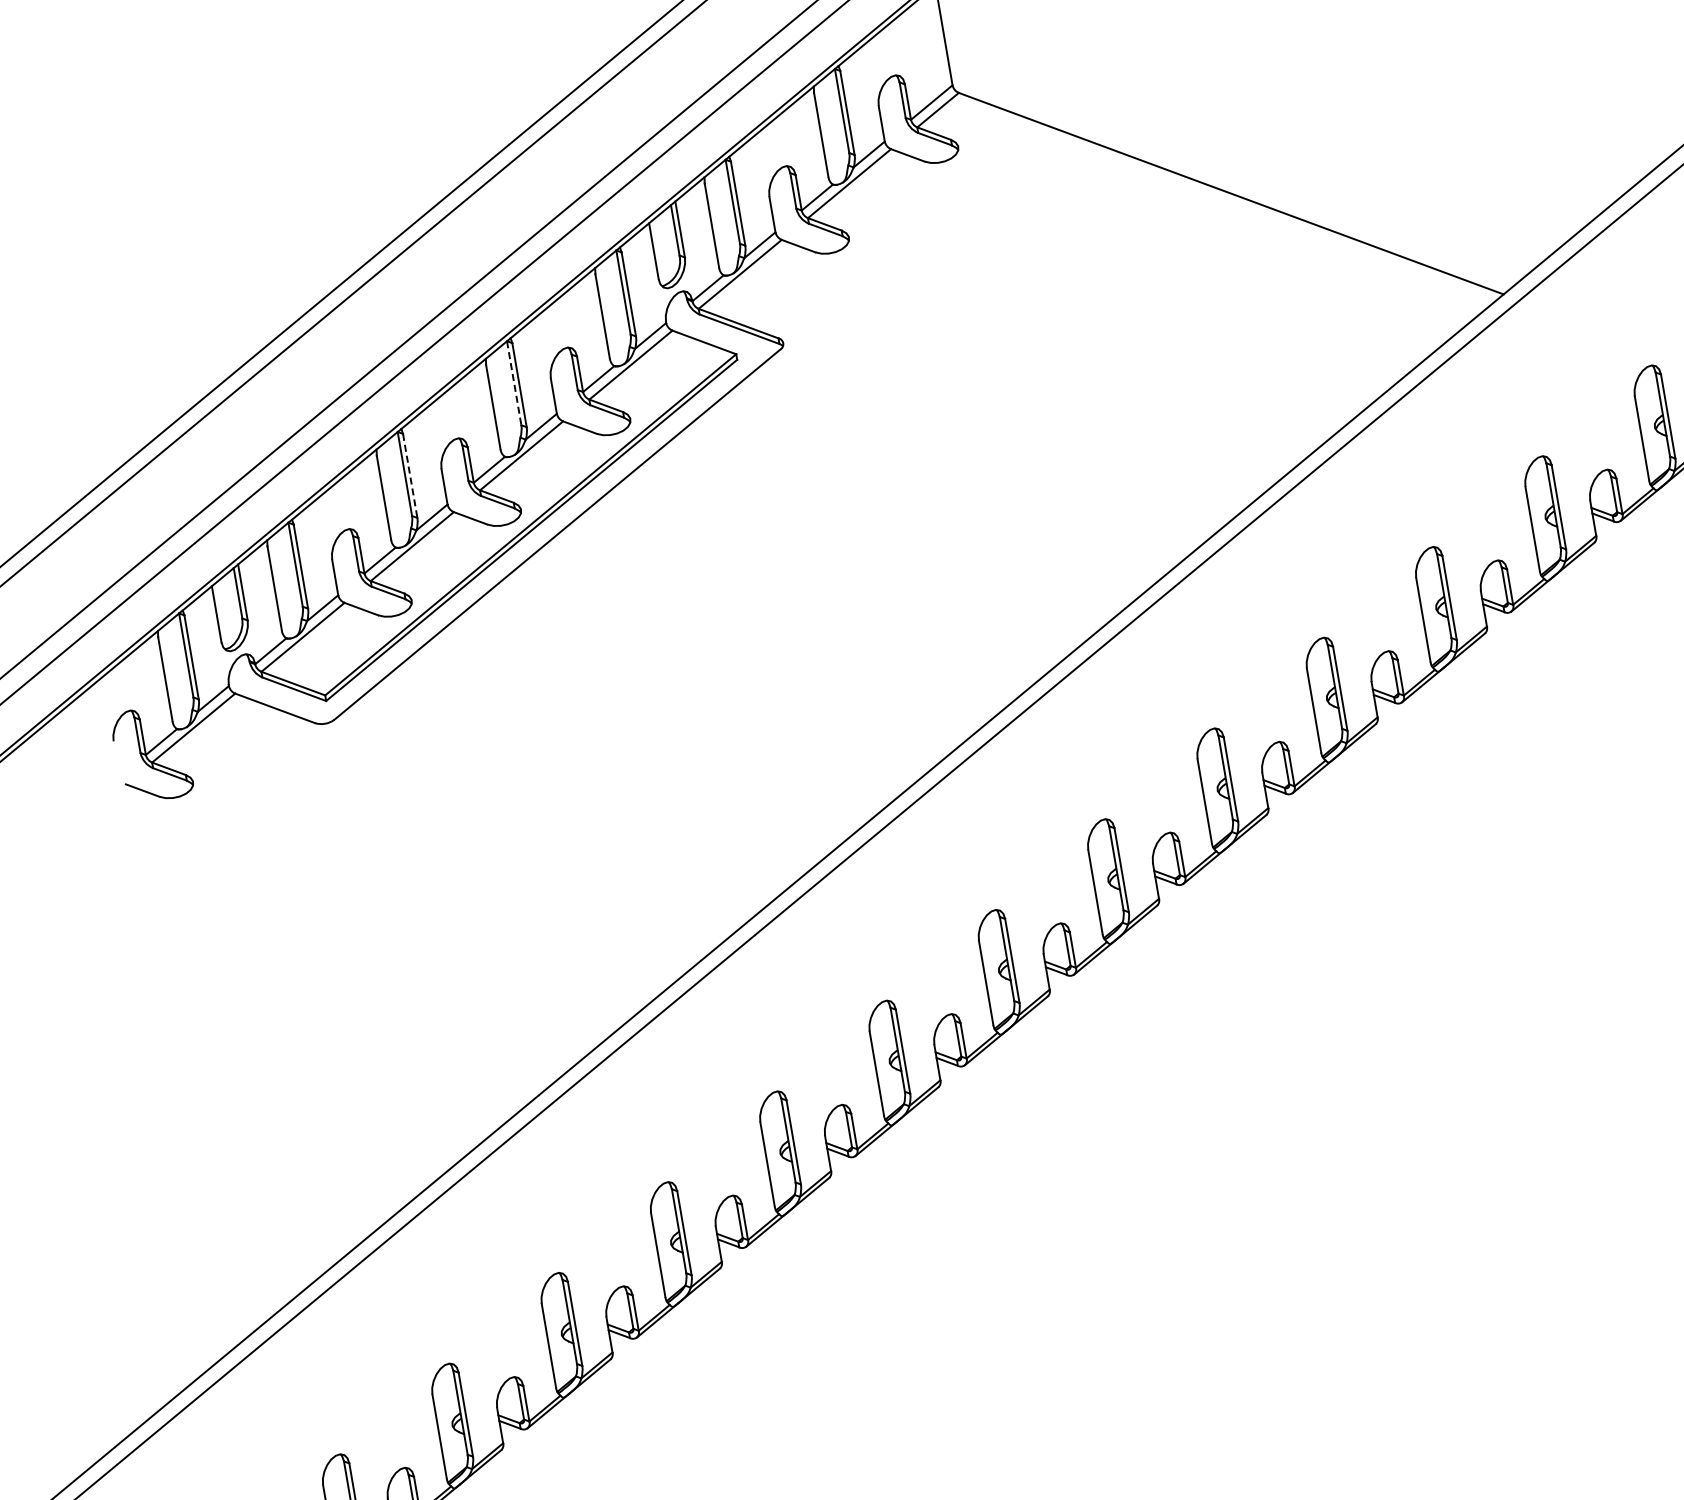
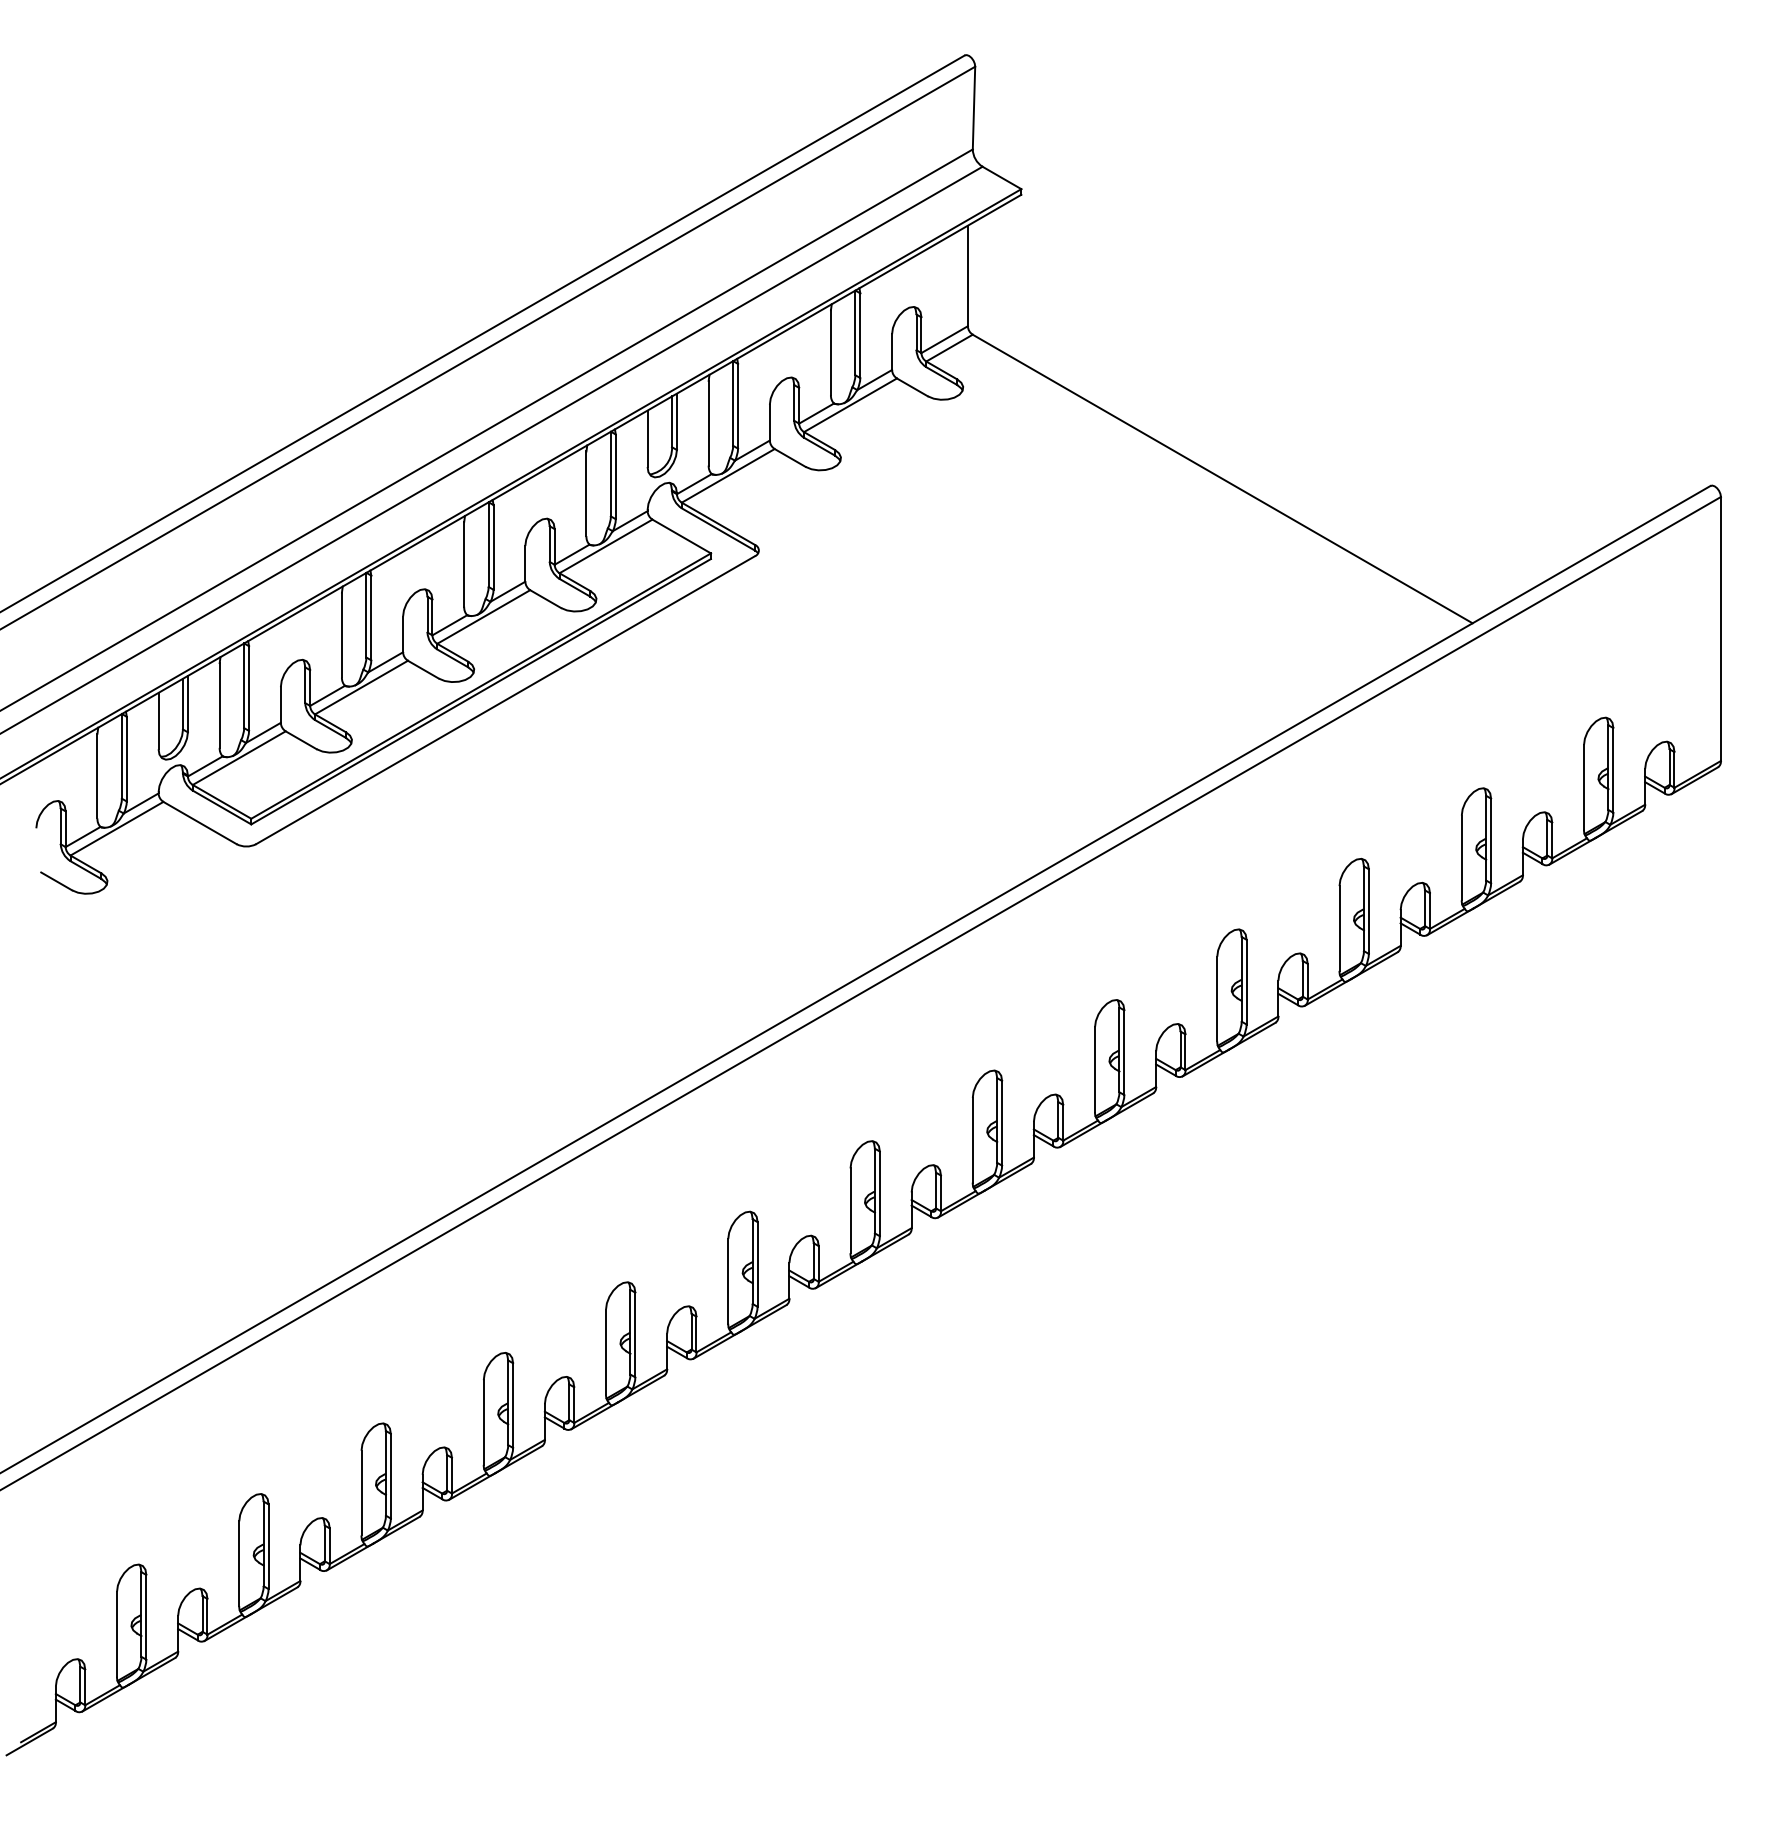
line: (514, 384) -> (488, 545), dashed -> solid
line: (410, 476) -> (371, 618), dashed -> solid

